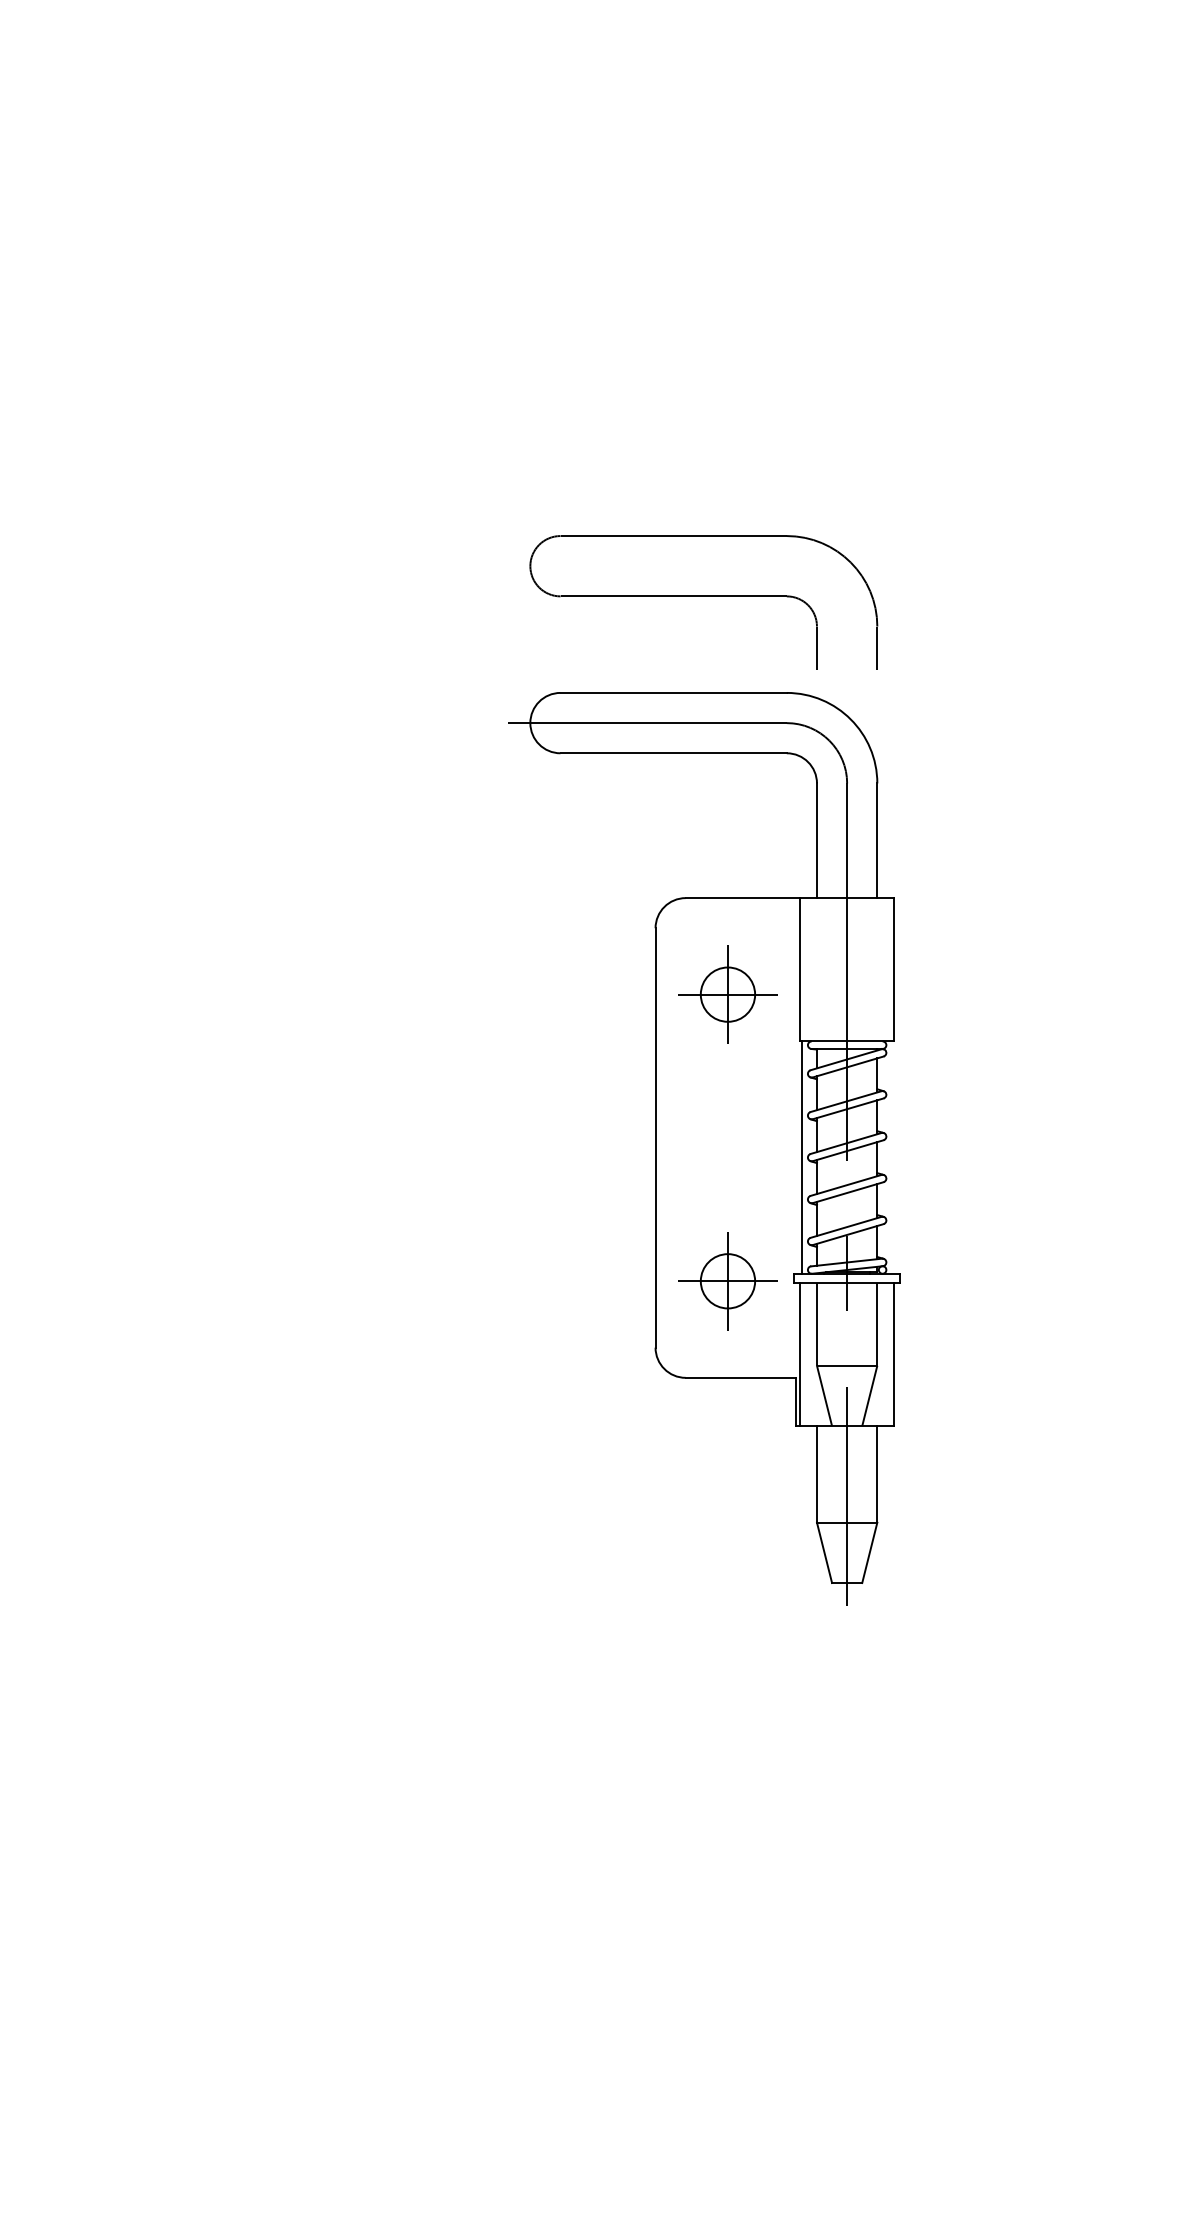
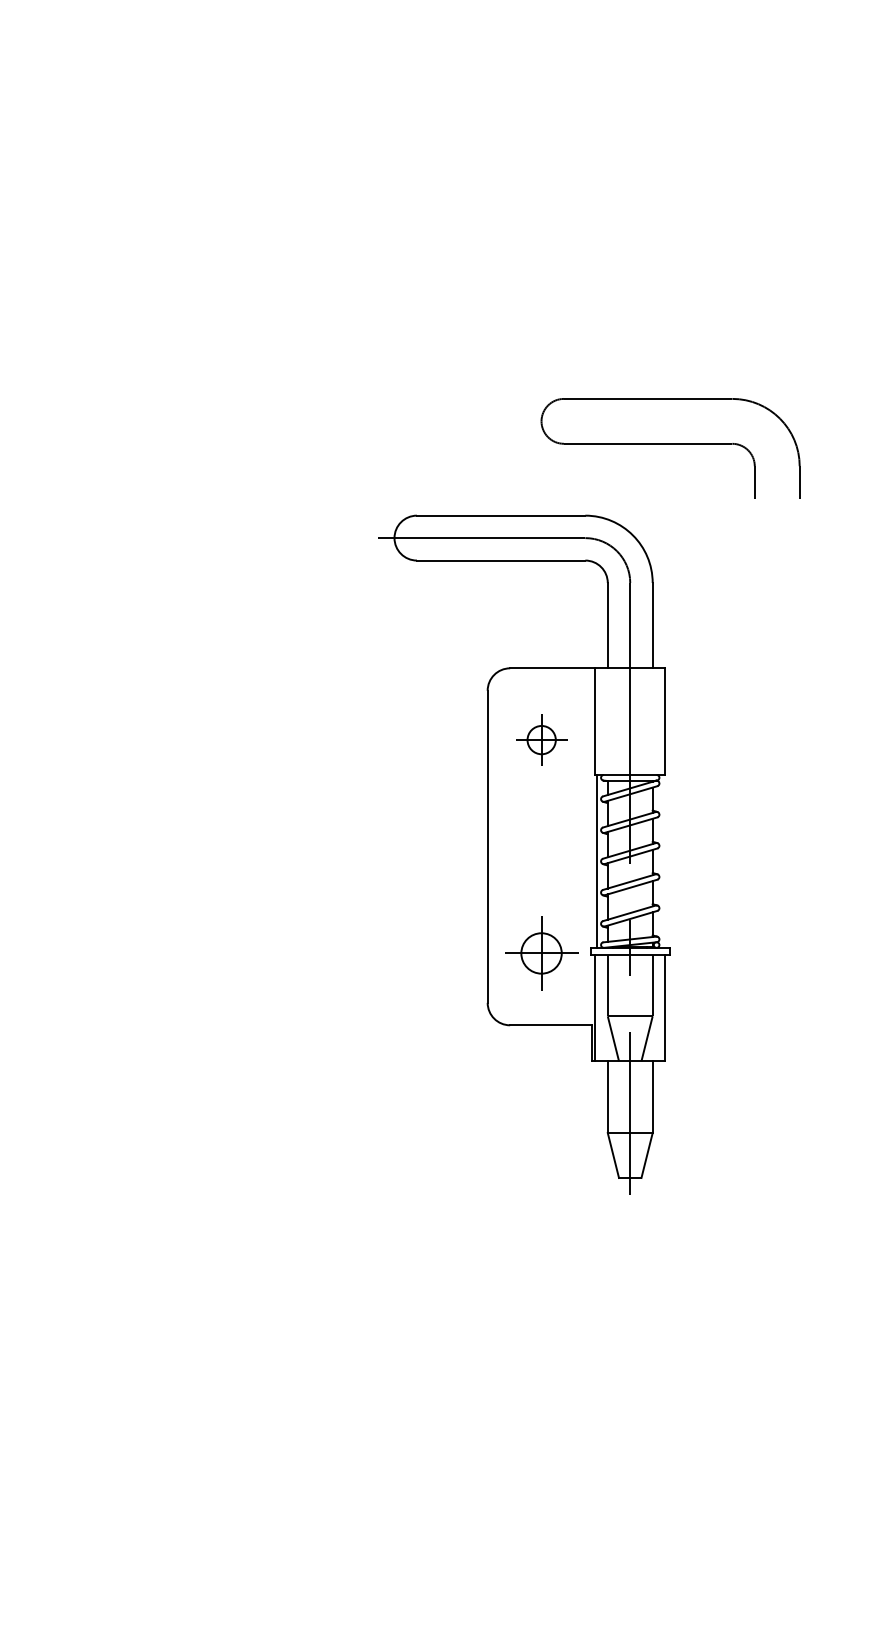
part: (703, 602) -> (670, 448), moved
part: (727, 993) -> (541, 739), size x0.7

